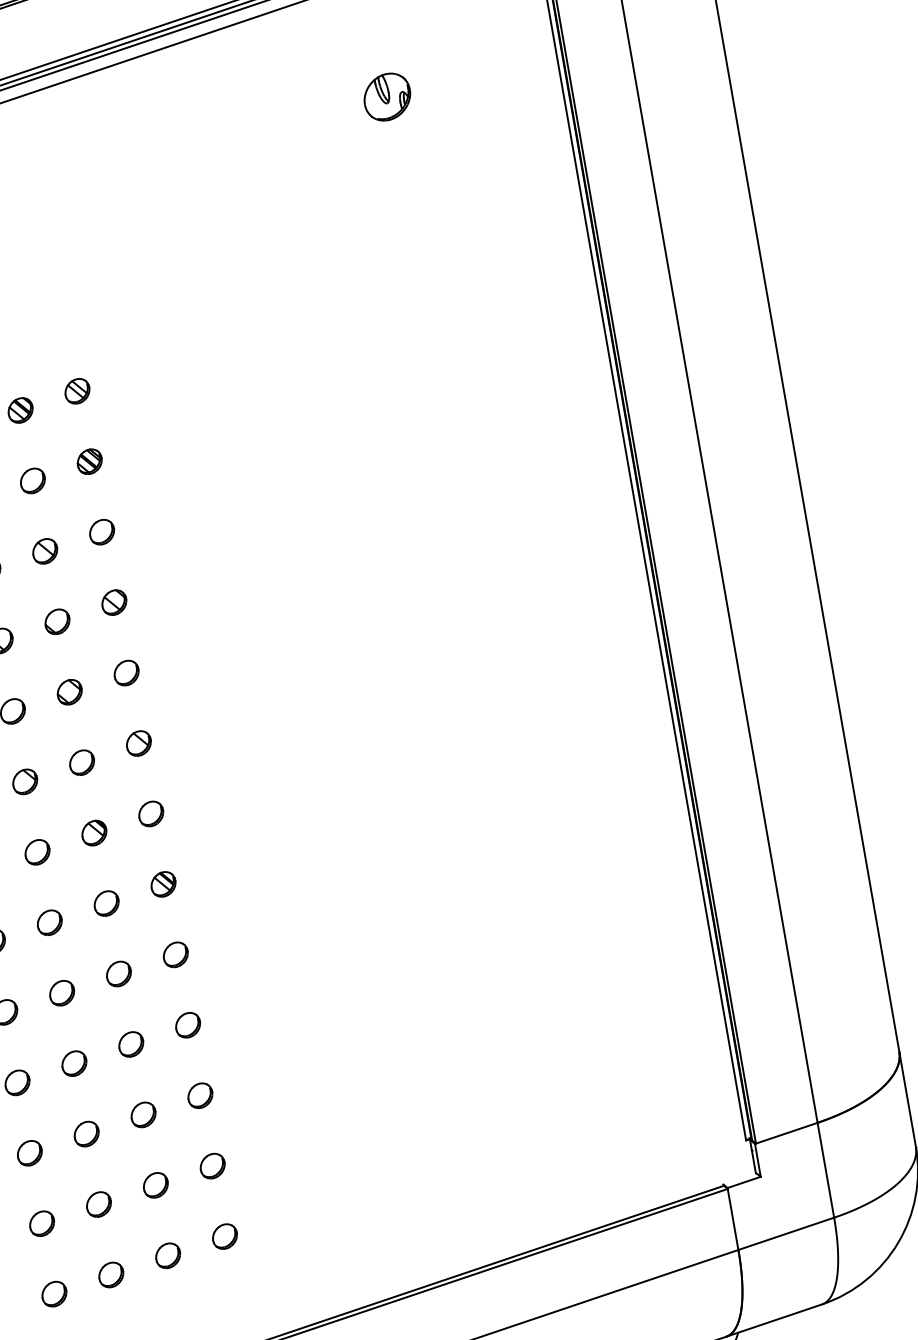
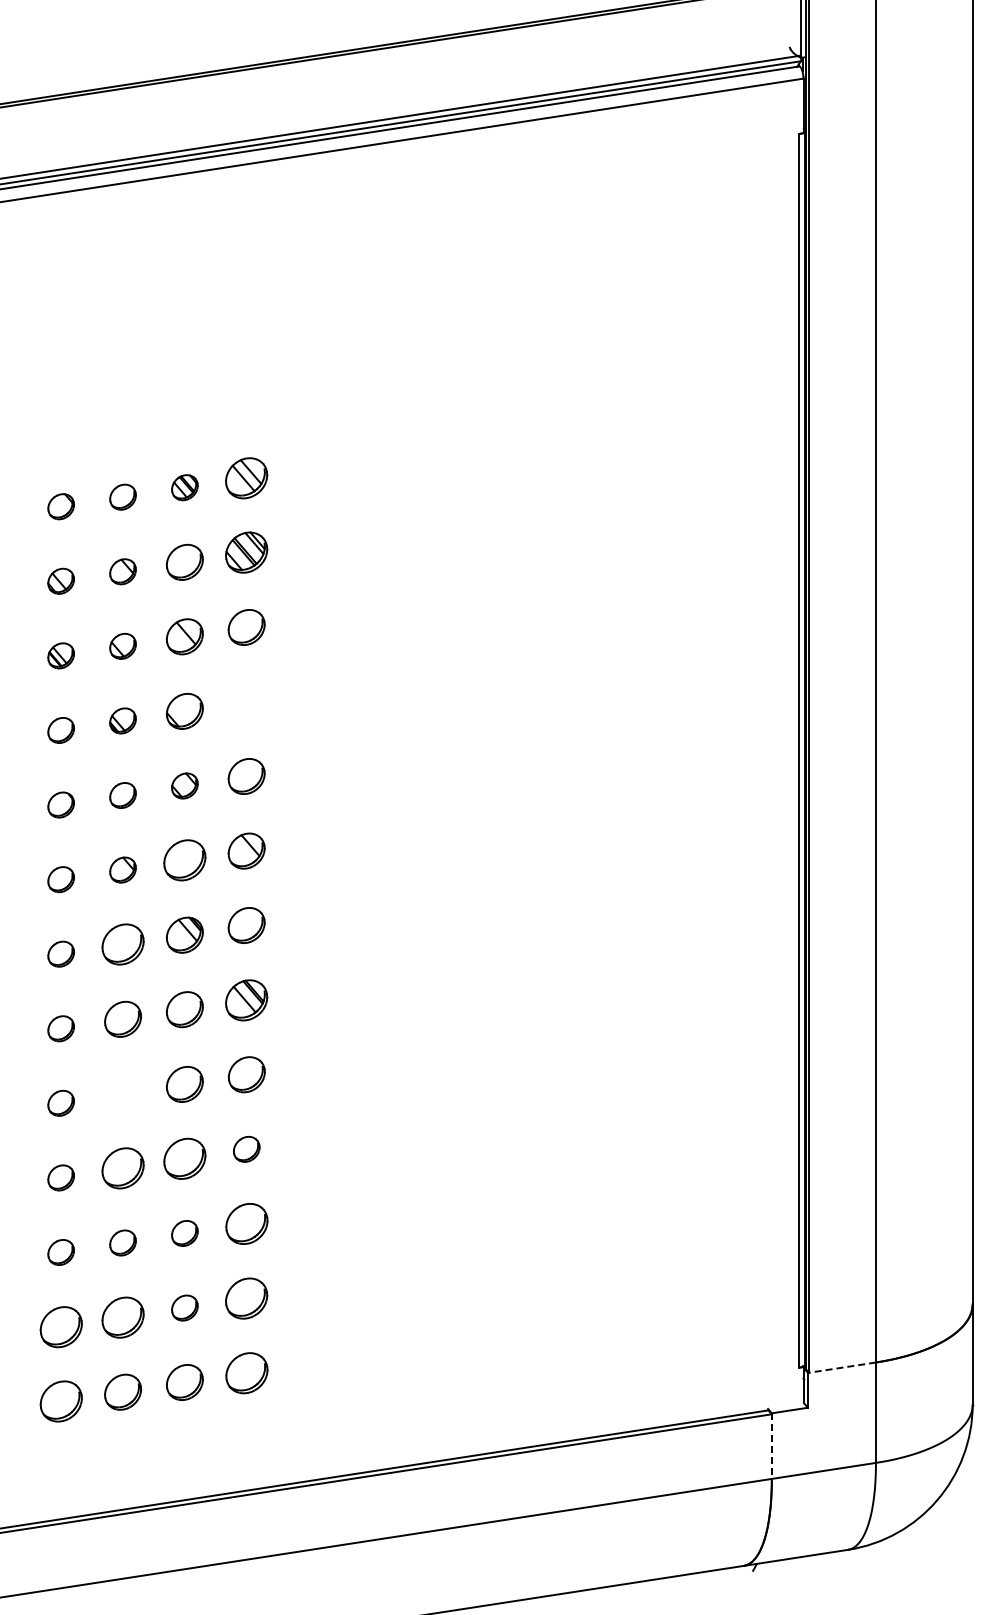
part: (386, 97) -> (617, 231), removed
part: (77, 390) -> (246, 477), size x1.6
part: (89, 461) -> (246, 552), size x1.6
part: (32, 480) -> (184, 561), size x1.4
part: (101, 531) -> (246, 626), size x1.4
part: (44, 551) -> (184, 636), size x1.4
part: (114, 602) -> (246, 701), removed
part: (57, 621) -> (184, 711), size x1.4
part: (126, 673) -> (246, 776), size x1.4
part: (138, 743) -> (246, 850), size x1.4
part: (81, 762) -> (184, 860), size x1.6
part: (150, 813) -> (246, 925), size x1.4
part: (93, 832) -> (184, 934), size x1.4
part: (36, 852) -> (122, 944), size x1.6
part: (163, 883) -> (246, 999), size x1.6
part: (106, 903) -> (184, 1009), size x1.4
part: (49, 922) -> (122, 1018), size x1.4
part: (175, 954) -> (246, 1074), size x1.4
part: (118, 973) -> (184, 1083), size x1.4
part: (61, 992) -> (122, 1093), removed
part: (130, 1044) -> (184, 1158), size x1.6
part: (73, 1063) -> (122, 1168), size x1.6
part: (200, 1095) -> (246, 1223), size x1.6
line: (785, 1133) -> (841, 1367), solid -> dashed
part: (212, 1166) -> (246, 1298), size x1.6
part: (98, 1204) -> (122, 1317), size x1.6
line: (732, 1219) -> (771, 1446), solid -> dashed
part: (41, 1223) -> (60, 1326), size x1.6
part: (224, 1236) -> (246, 1372), size x1.6
part: (167, 1255) -> (184, 1382), size x1.4
part: (110, 1274) -> (122, 1391), size x1.4
part: (53, 1294) -> (60, 1401), size x1.6

